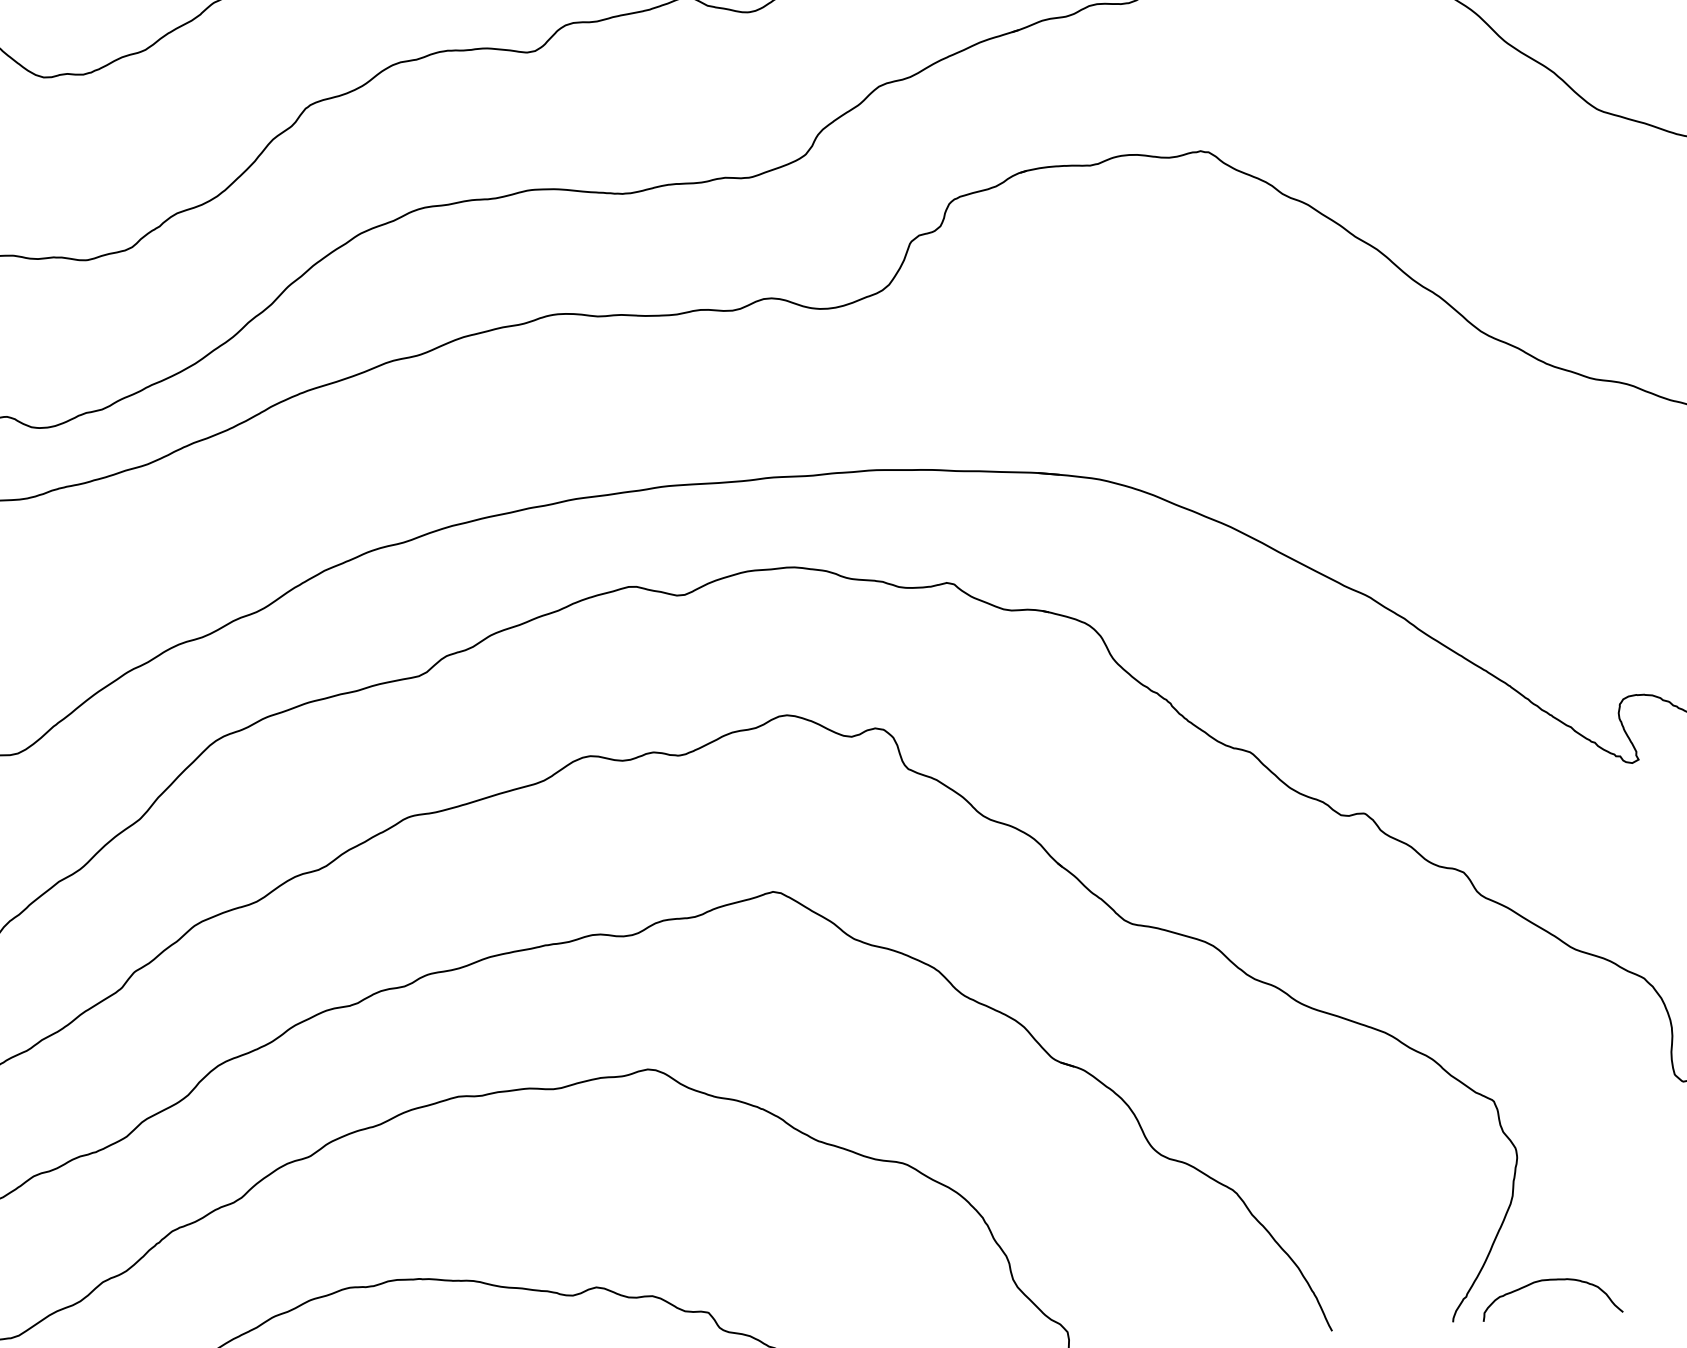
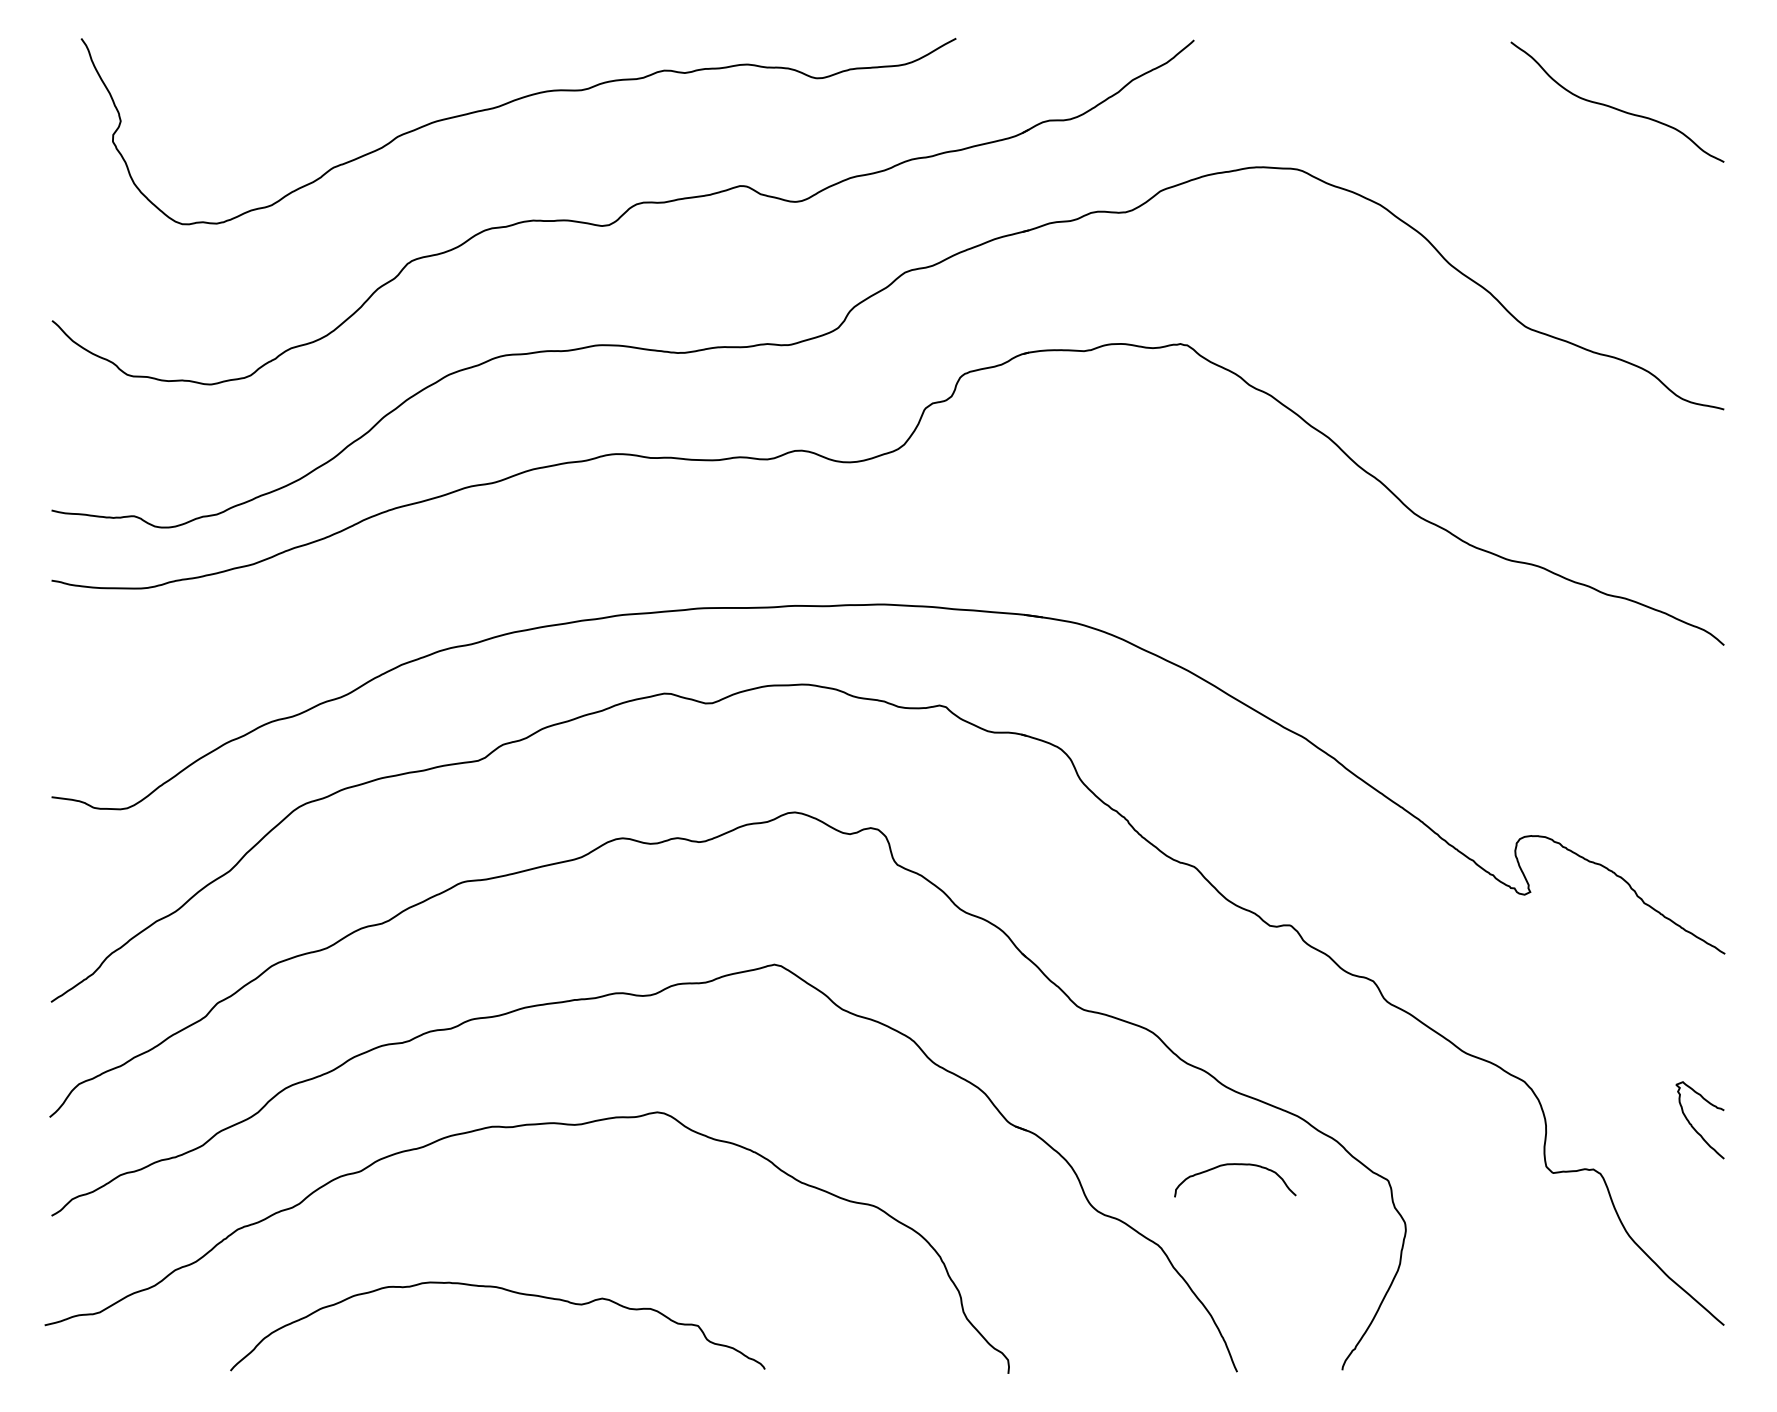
curve: (1552, 1281) -> (1236, 1165), moved

